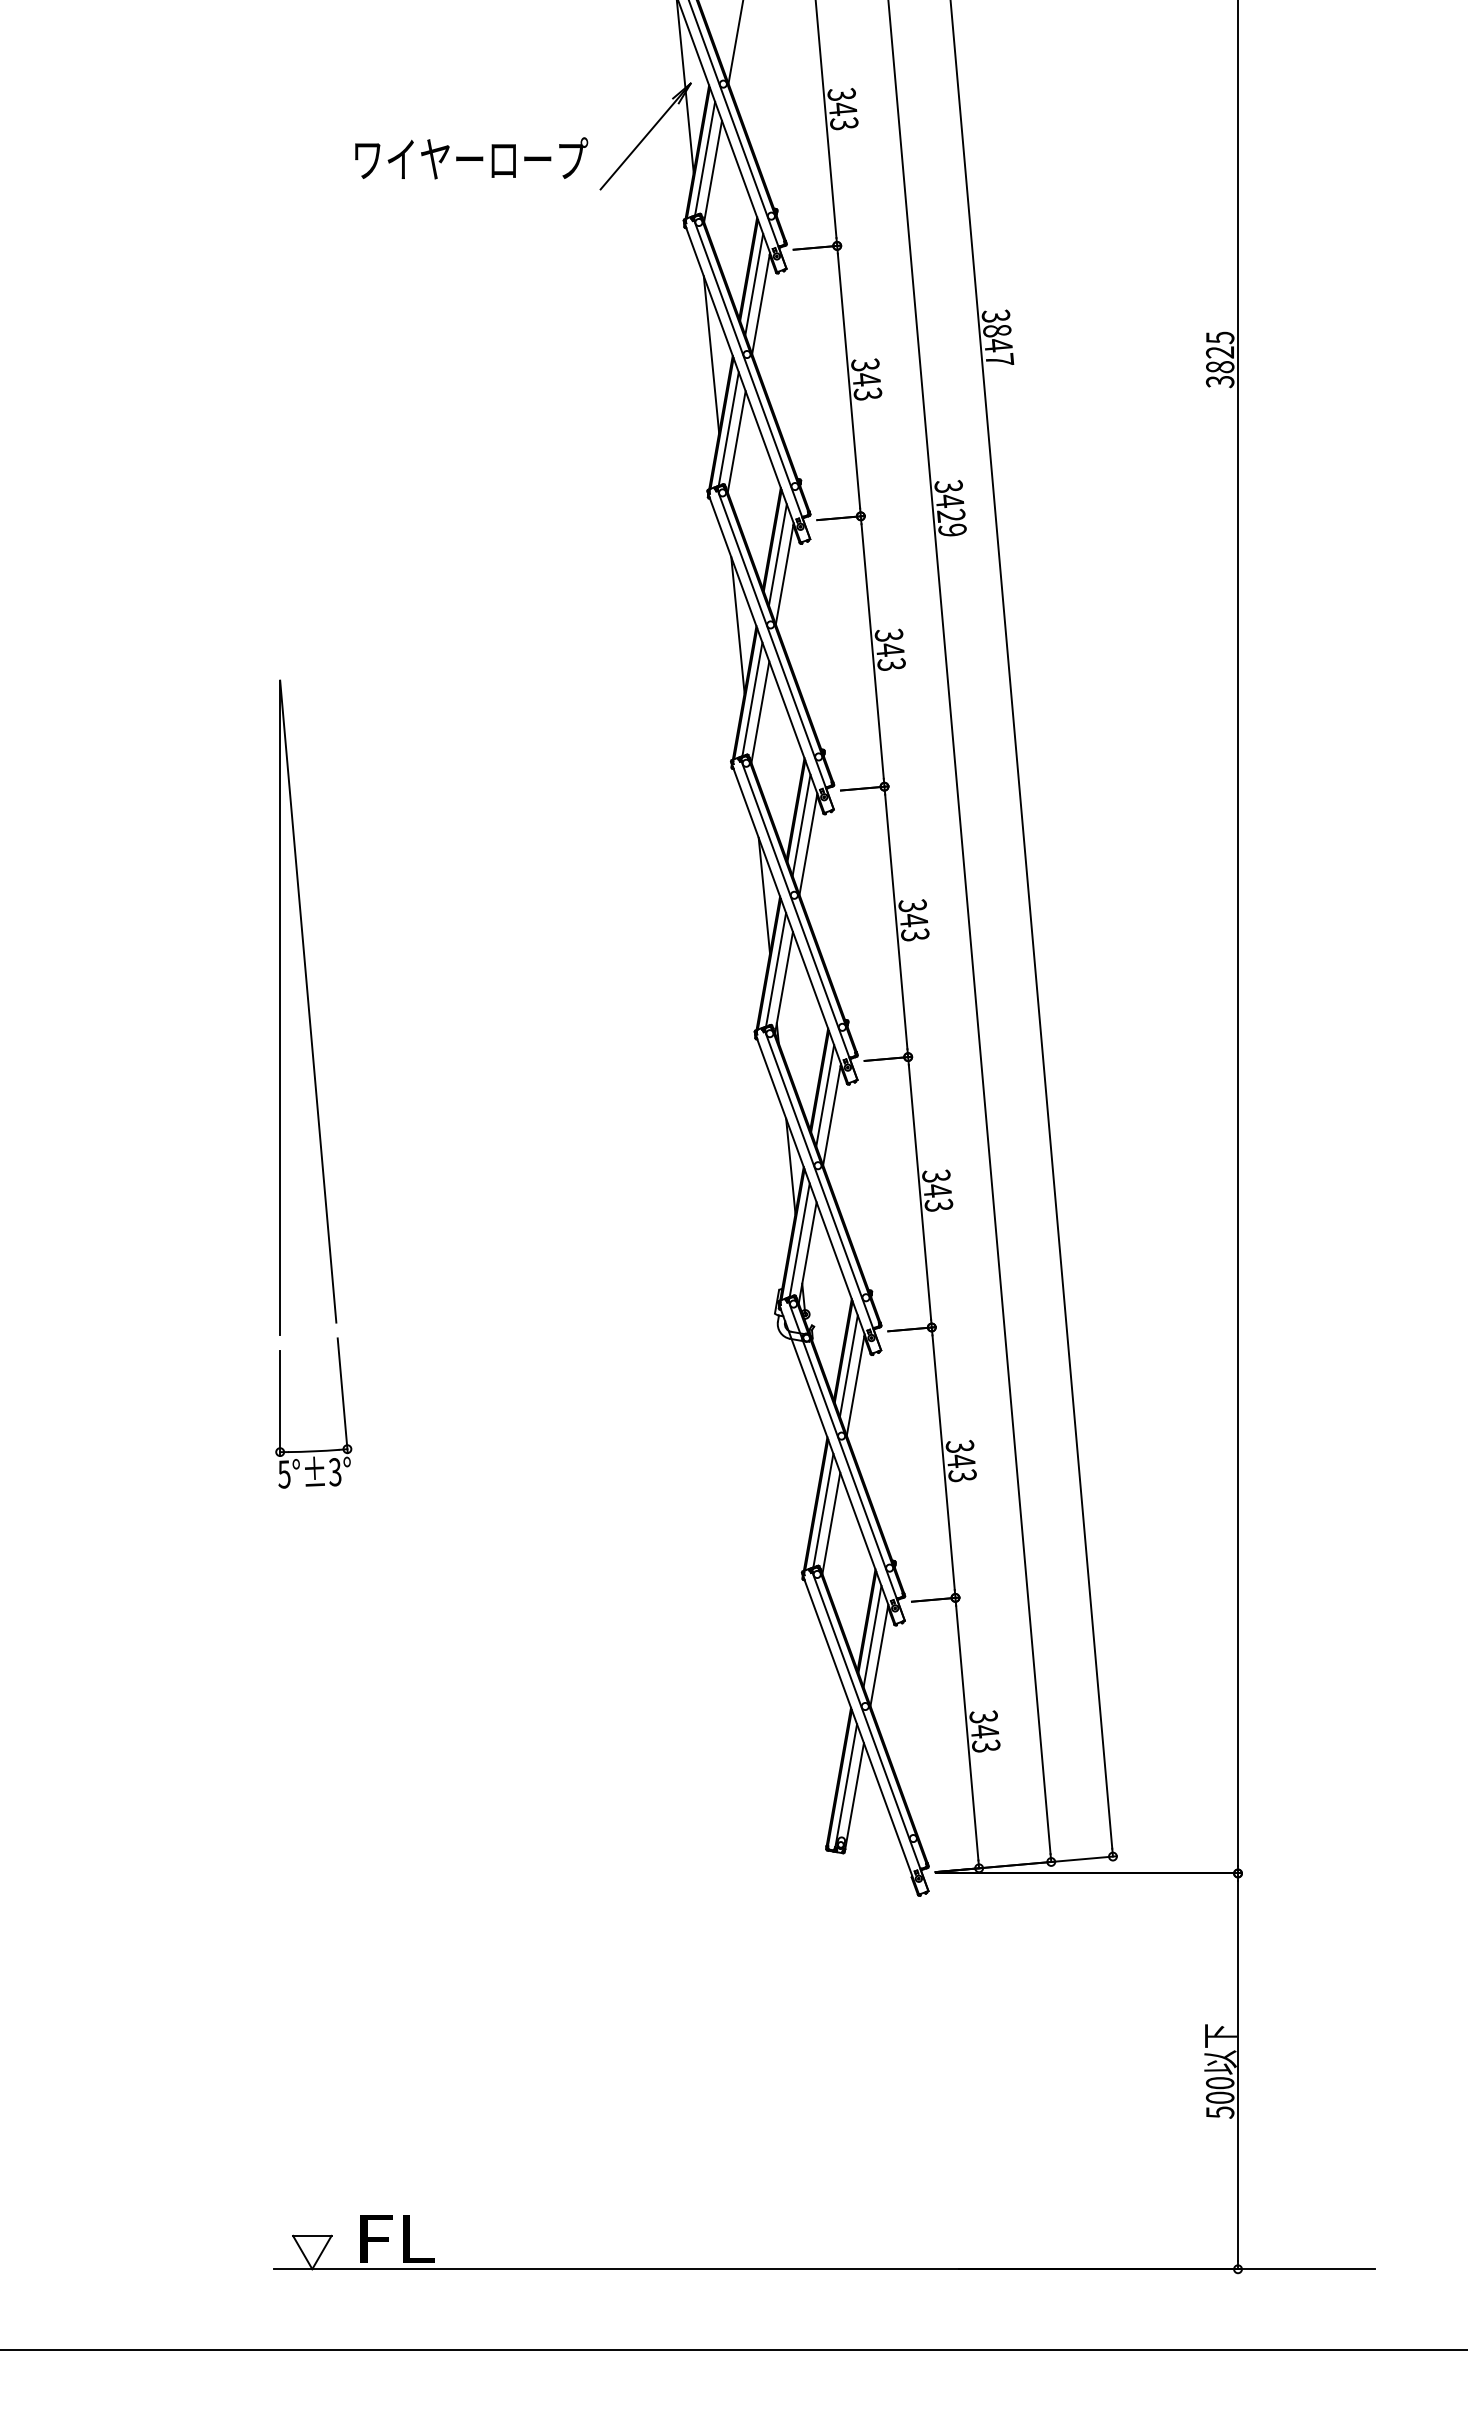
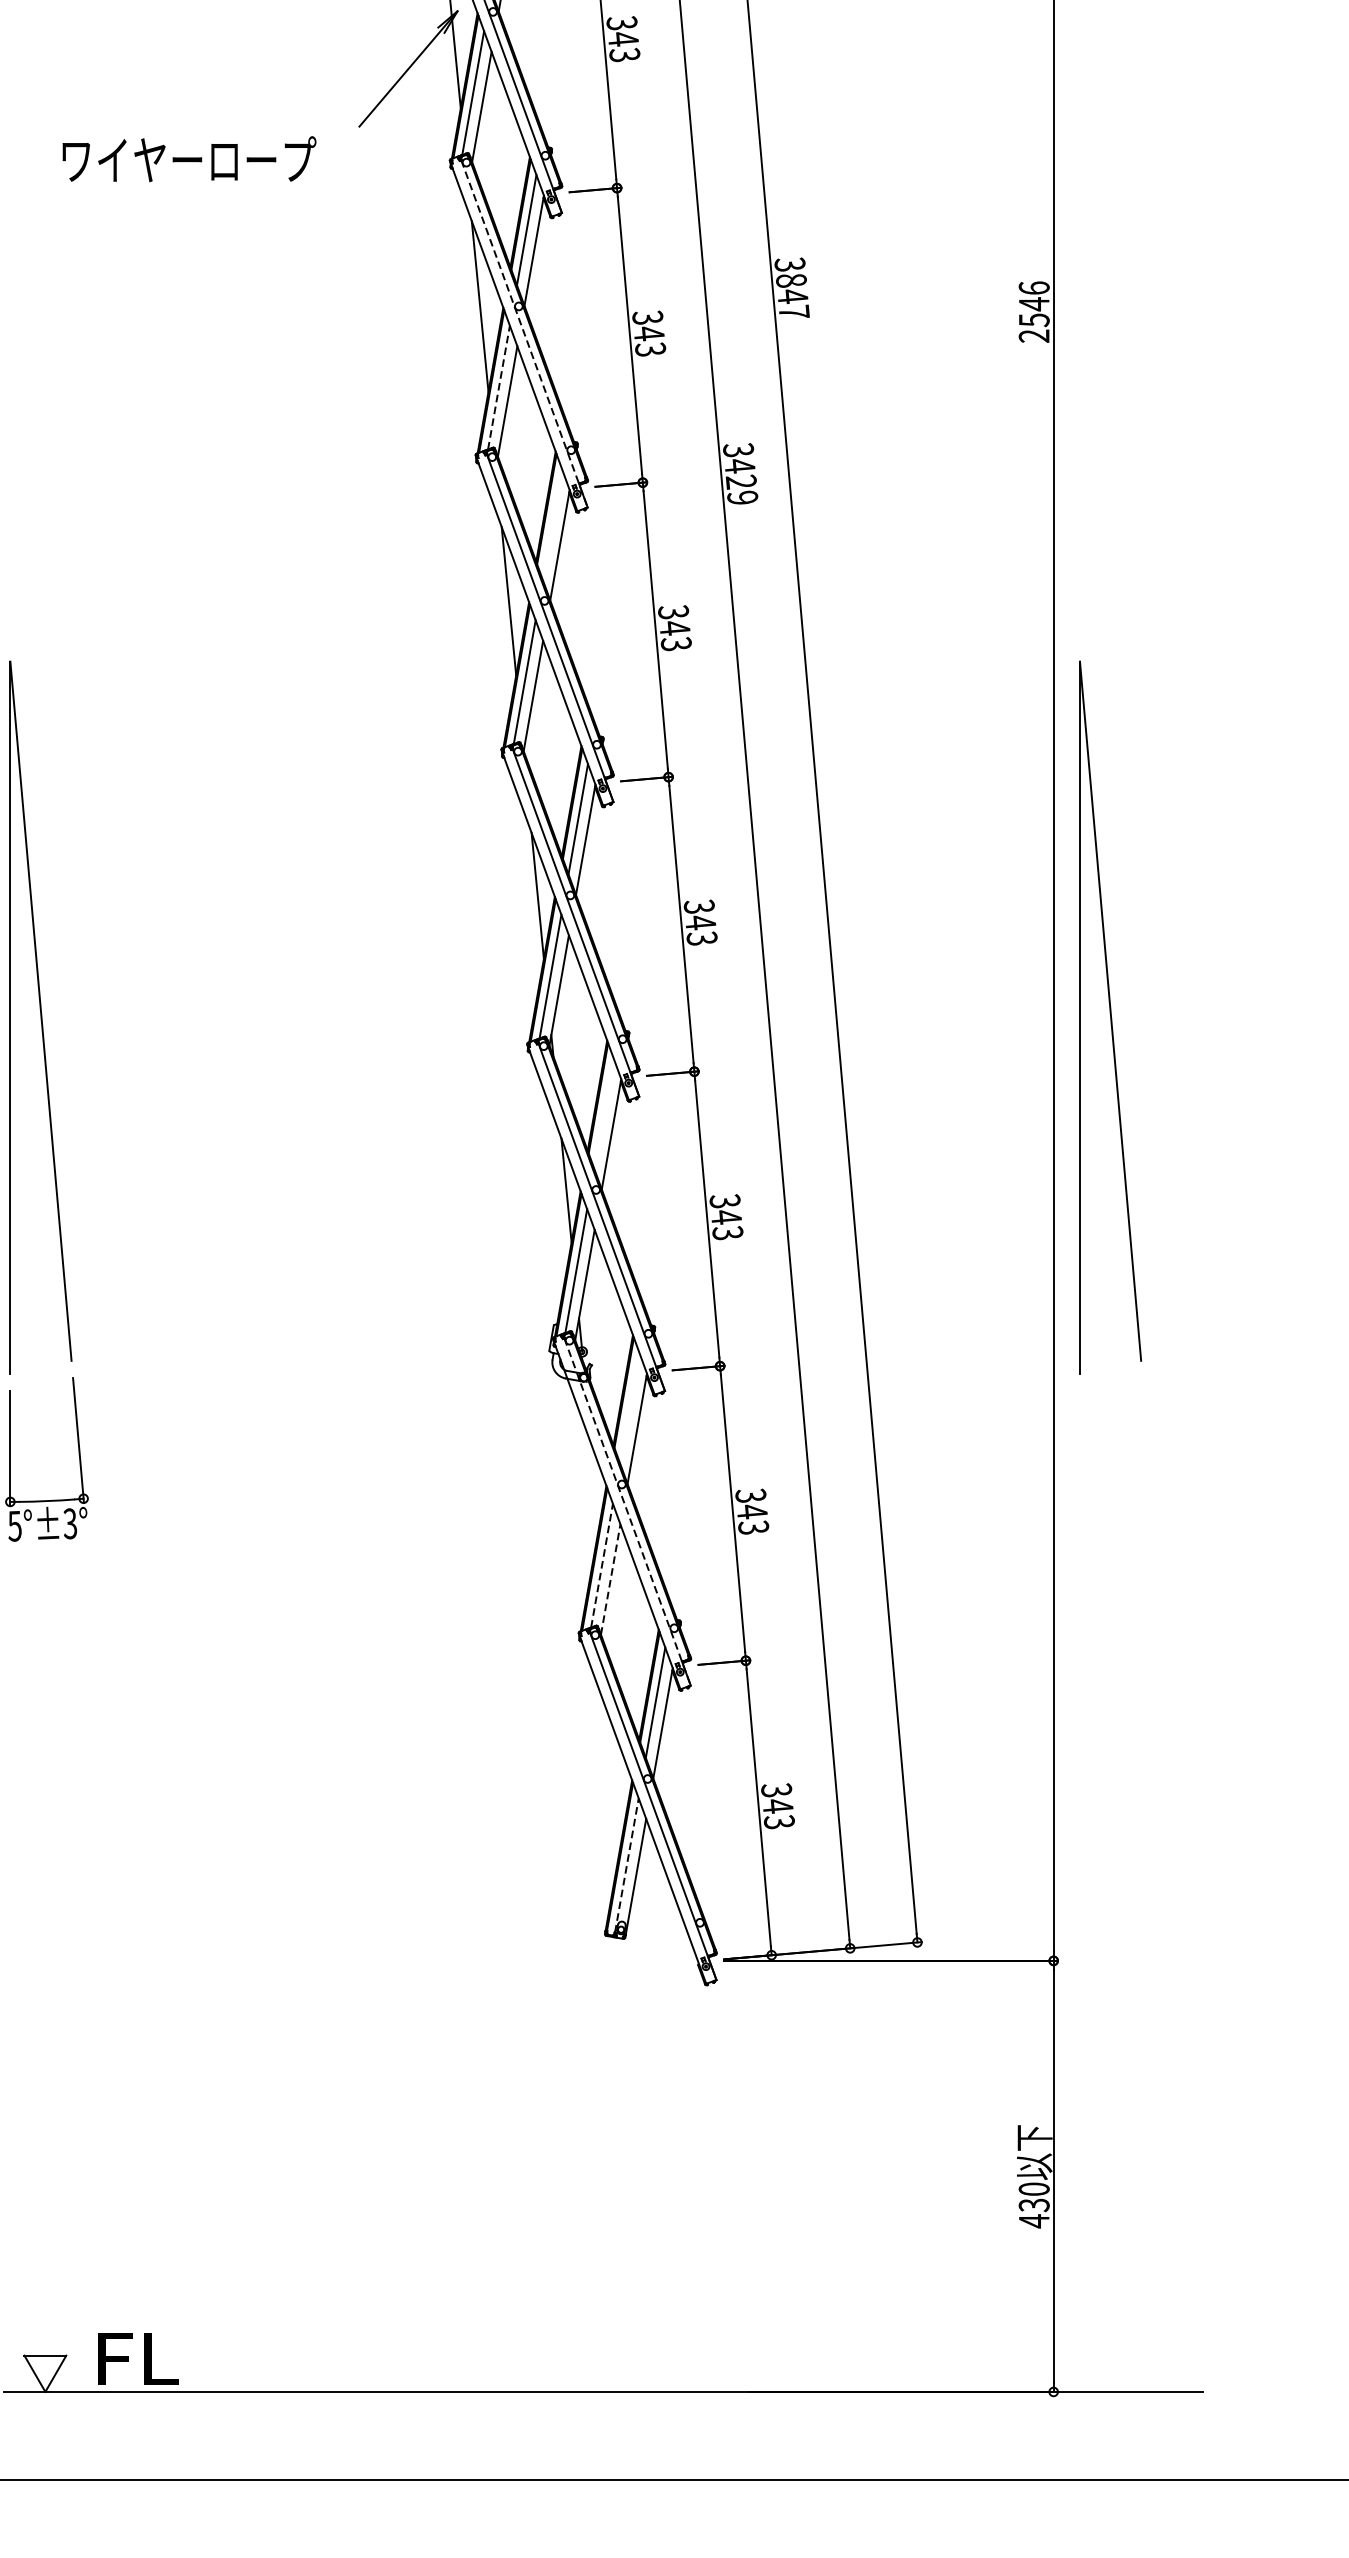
text: (471, 158) -> (189, 159), moved
text: (1219, 359) -> (1033, 311), 3825 -> 2546
line: (752, 379) -> (524, 333), solid -> dashed
line: (728, 429) -> (498, 388), solid -> dashed
line: (777, 554) -> (552, 524), removed
part: (1290, 1007) -> (1110, 1017), added
line: (825, 1095) -> (604, 1113), removed
line: (848, 1365) -> (629, 1407), removed
line: (846, 1461) -> (627, 1512), solid -> dashed
line: (823, 1510) -> (602, 1565), solid -> dashed
line: (831, 1522) -> (610, 1578), solid -> dashed
line: (846, 1785) -> (627, 1865), solid -> dashed
text: (1220, 2105) -> (1034, 2213), 500 -> 430

